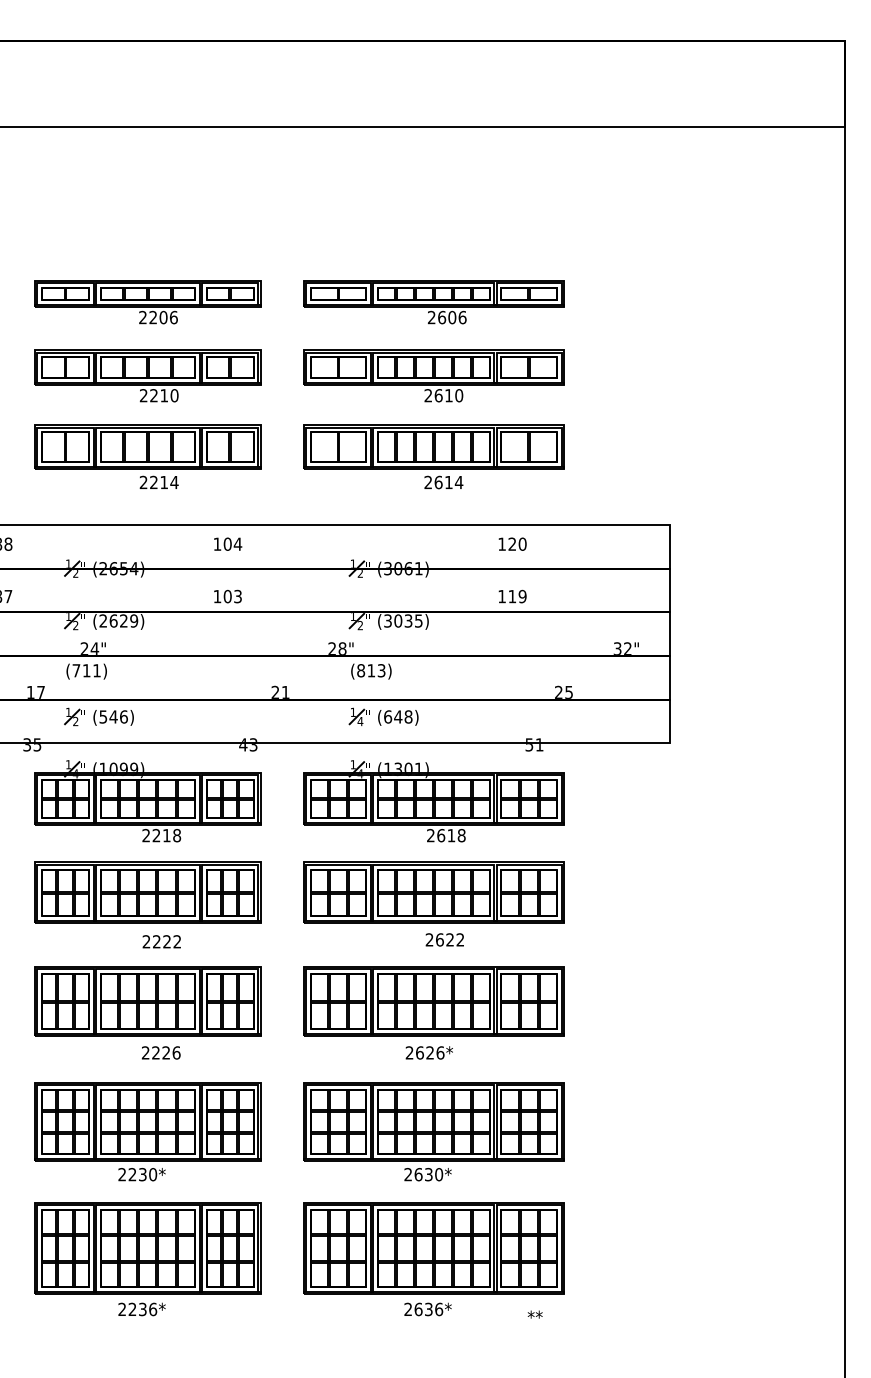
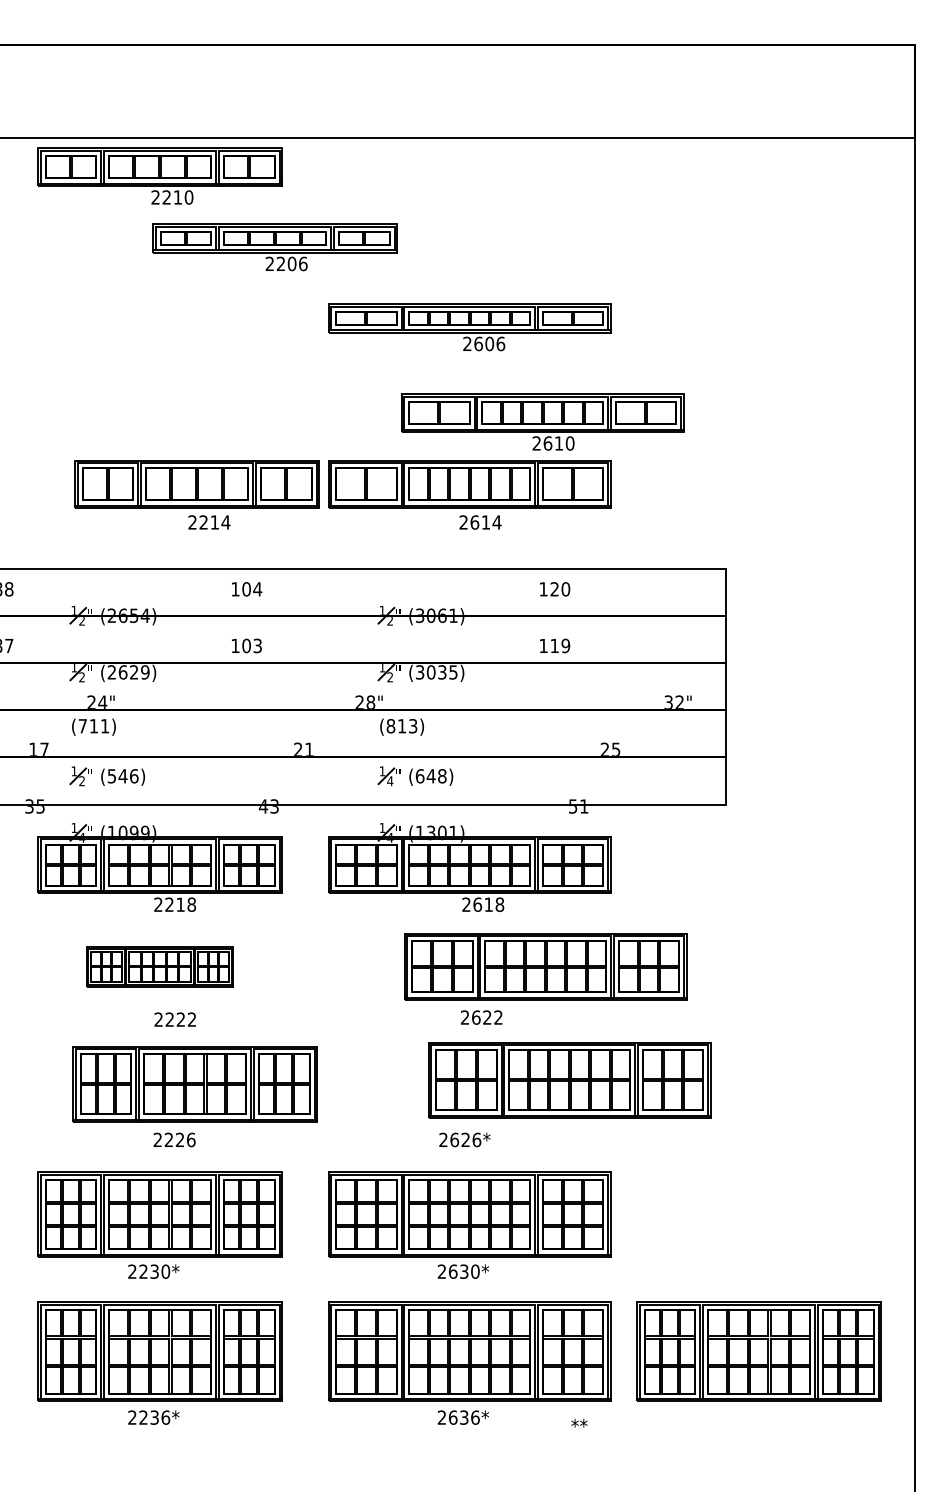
part: (147, 302) -> (274, 247), moved
part: (147, 375) -> (159, 175), moved
part: (433, 375) -> (542, 421), moved
part: (147, 456) -> (196, 494), moved
part: (147, 892) -> (159, 966), size x0.6
part: (433, 892) -> (545, 966), moved
part: (147, 1001) -> (194, 1084), moved
part: (433, 1001) -> (569, 1080), moved
part: (700, 1248) -> (758, 1351), added

